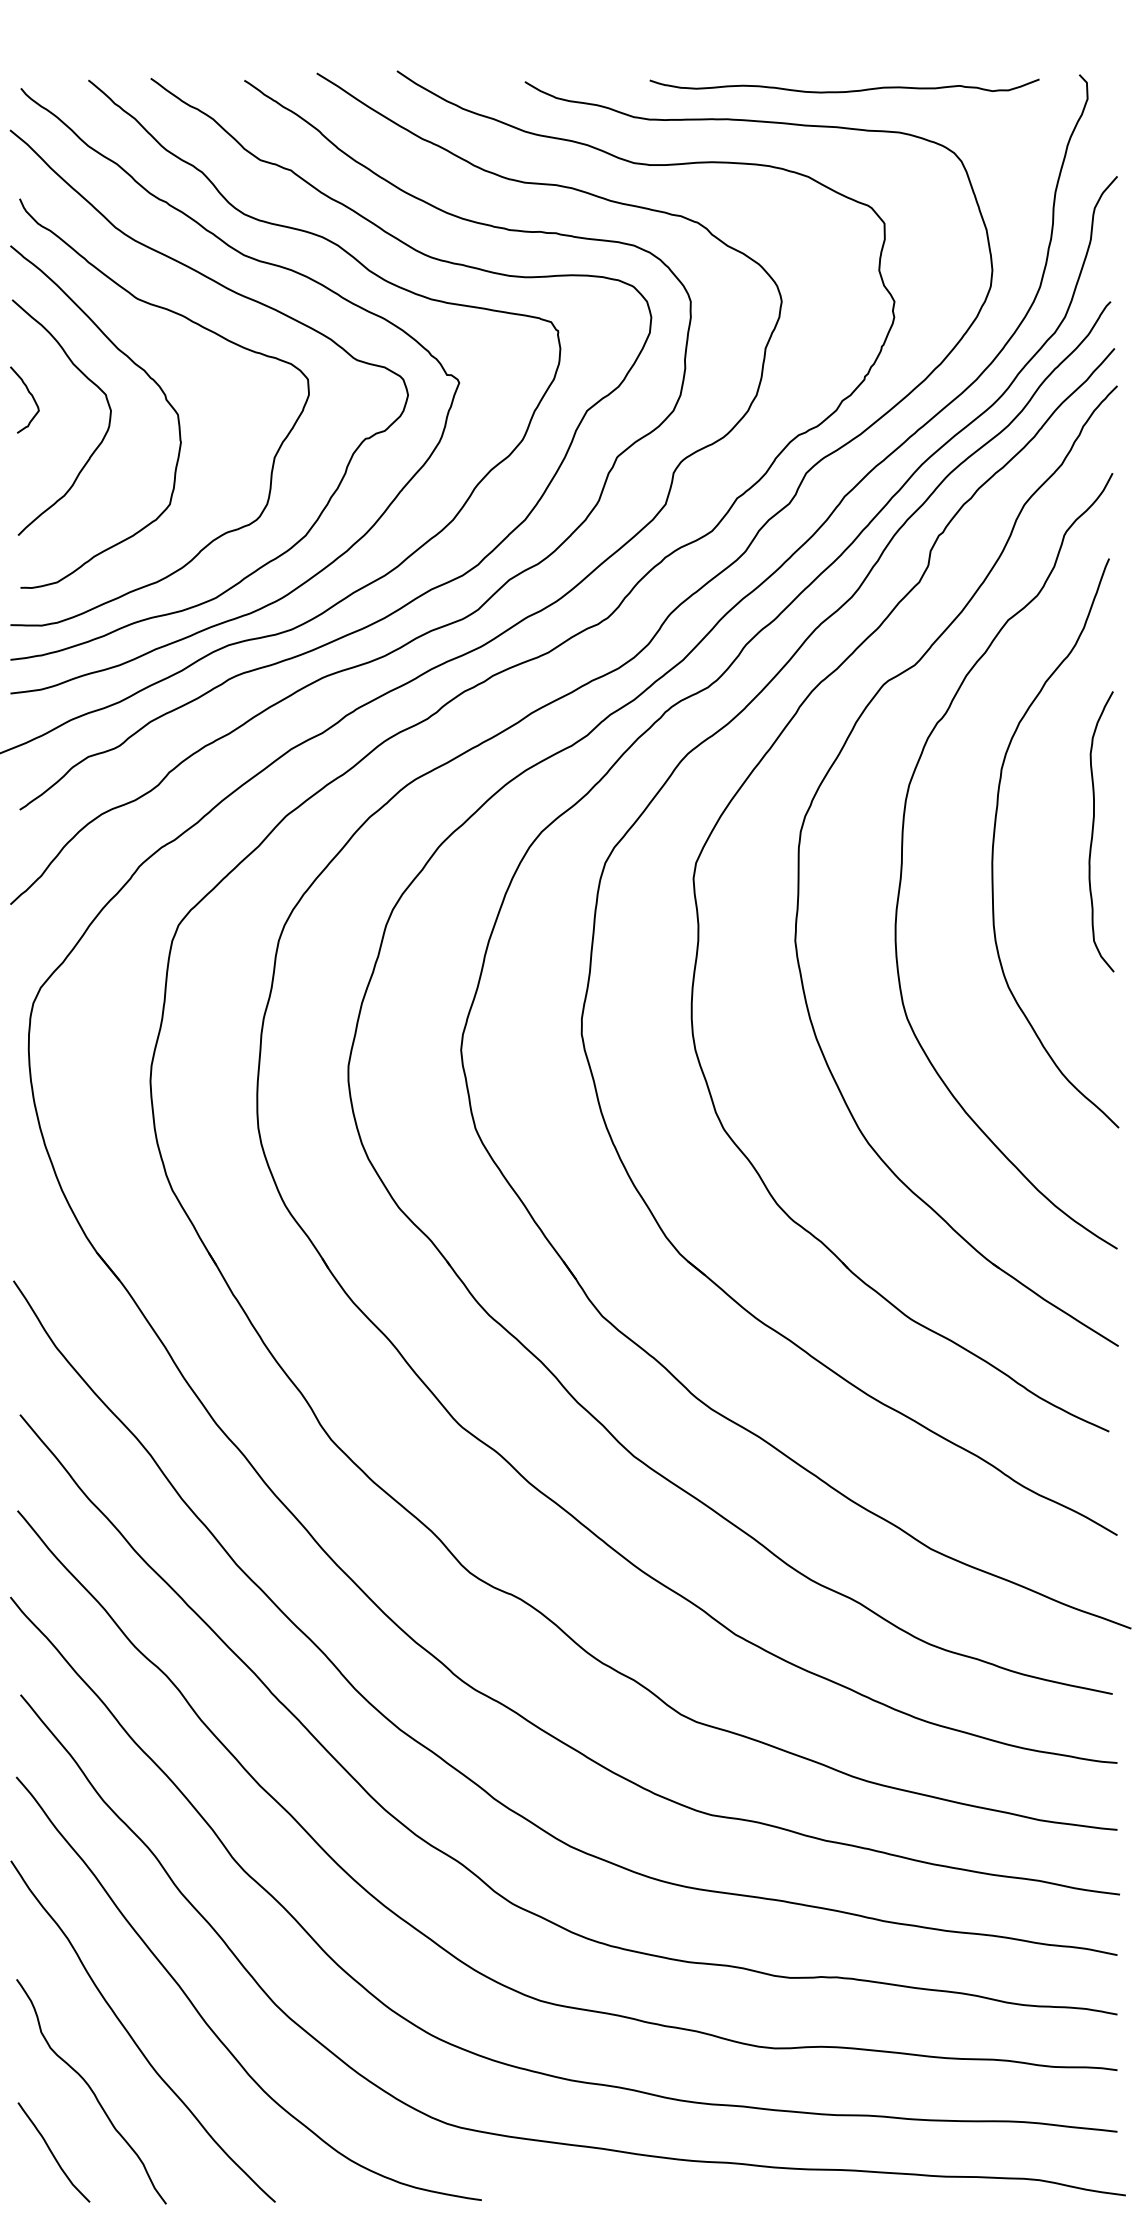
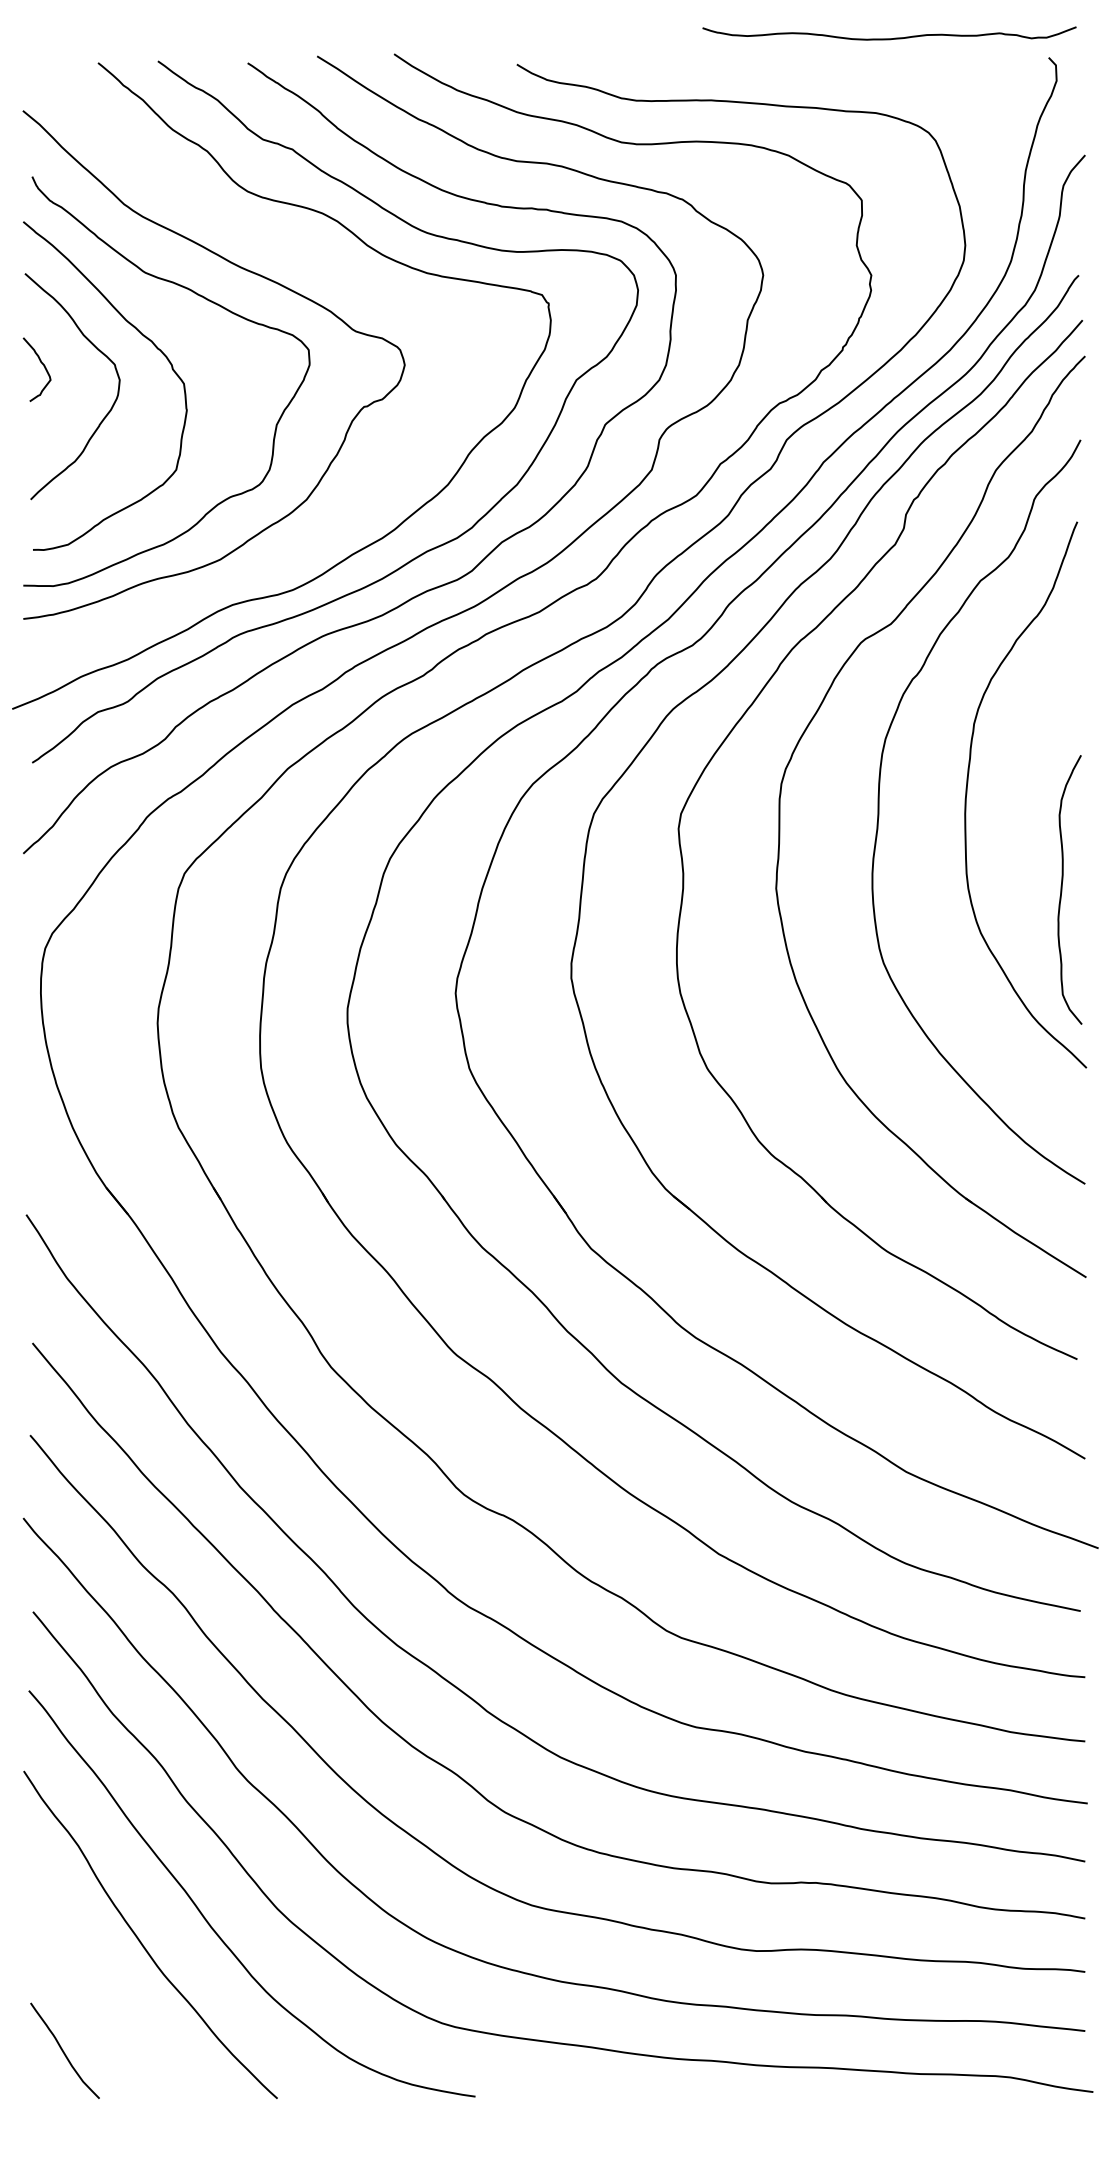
curve: (844, 91) -> (889, 38), moved
curve: (274, 266) -> (276, 241), removed
curve: (1093, 831) -> (1062, 889), moved
curve: (90, 2090) -> (100, 1991), removed

